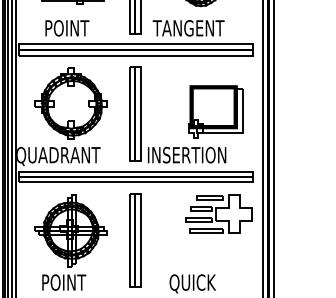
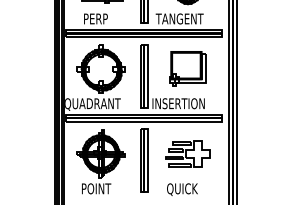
text: (71, 27) -> (101, 18), POINT -> PERP
part: (215, 111) -> (187, 68), moved
part: (218, 213) -> (187, 153), moved

